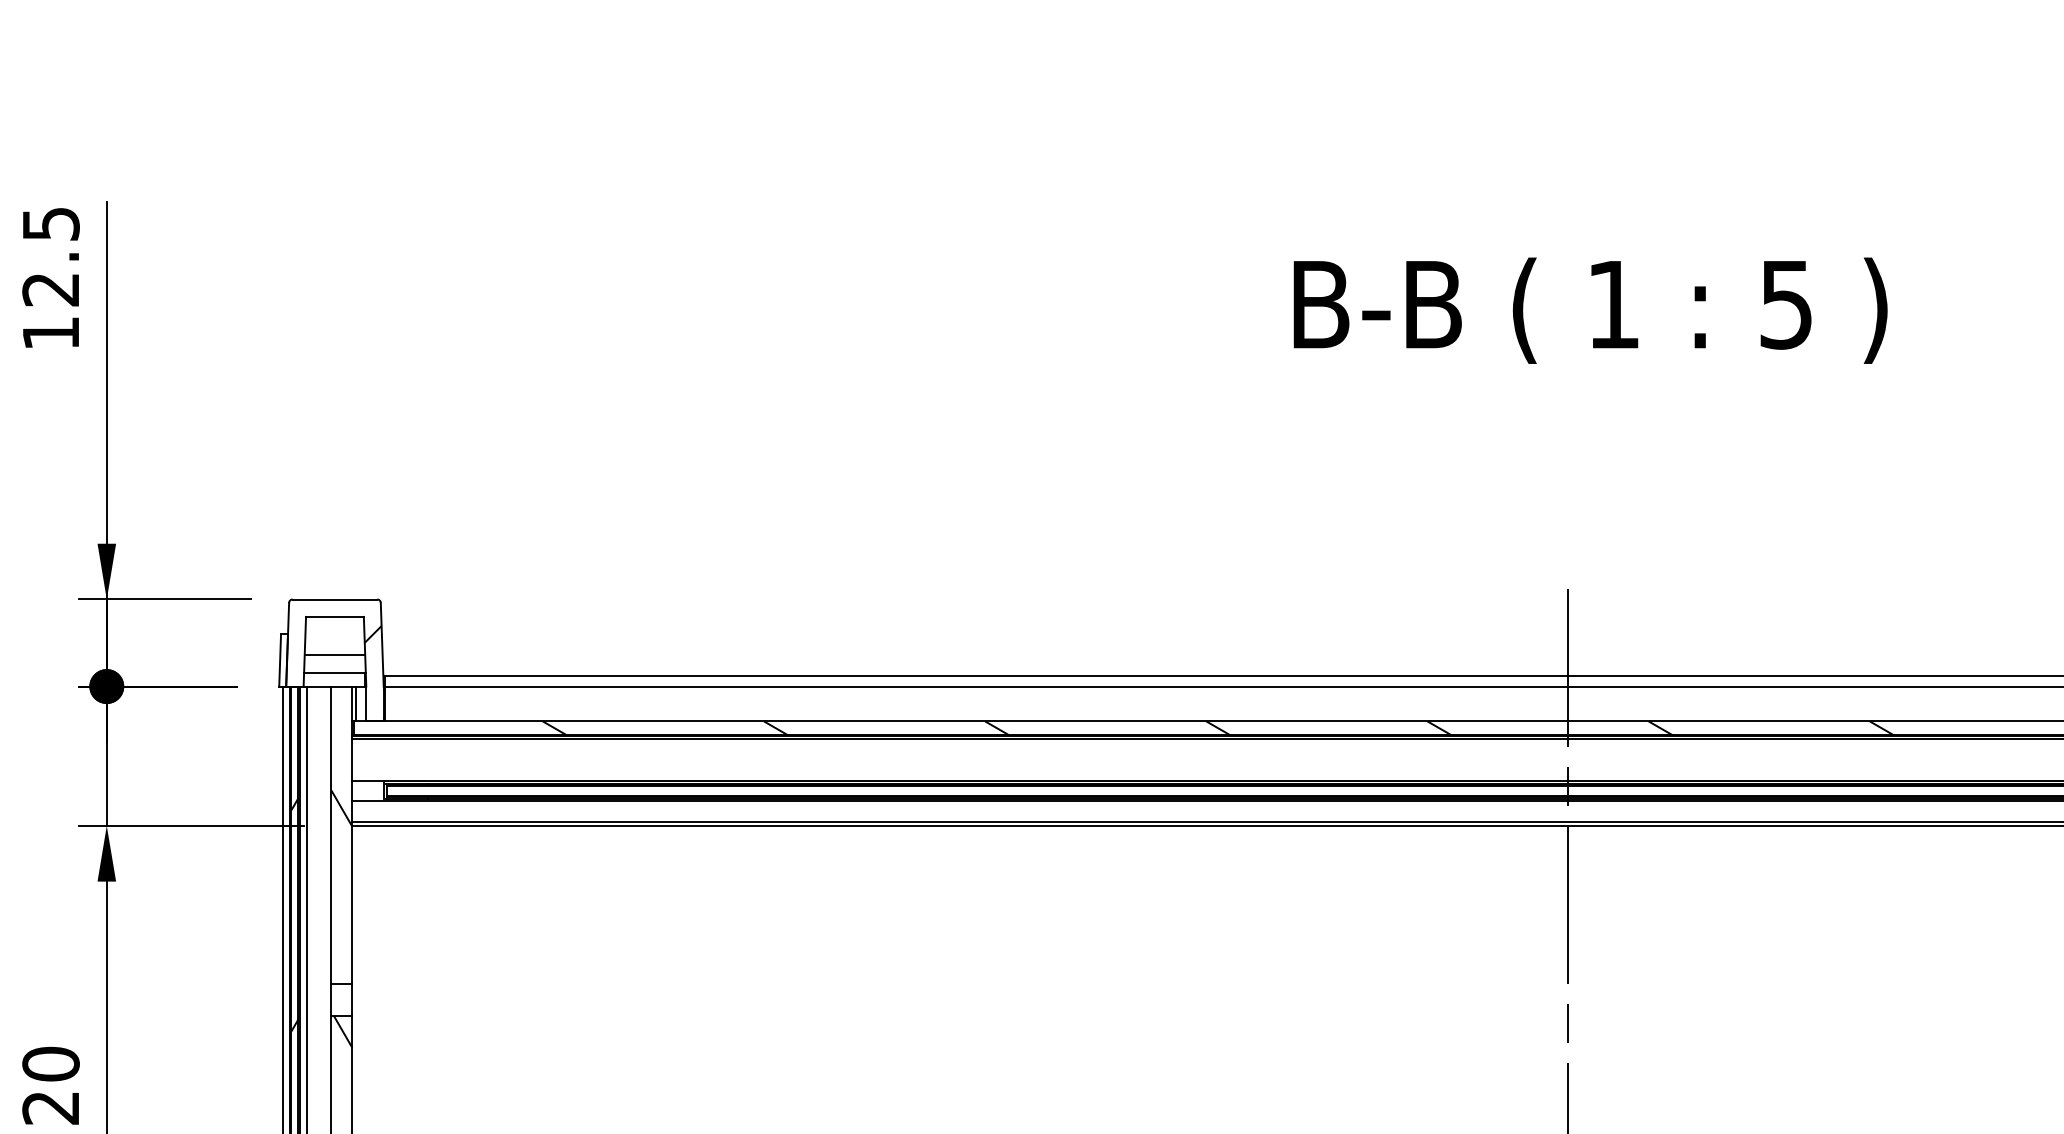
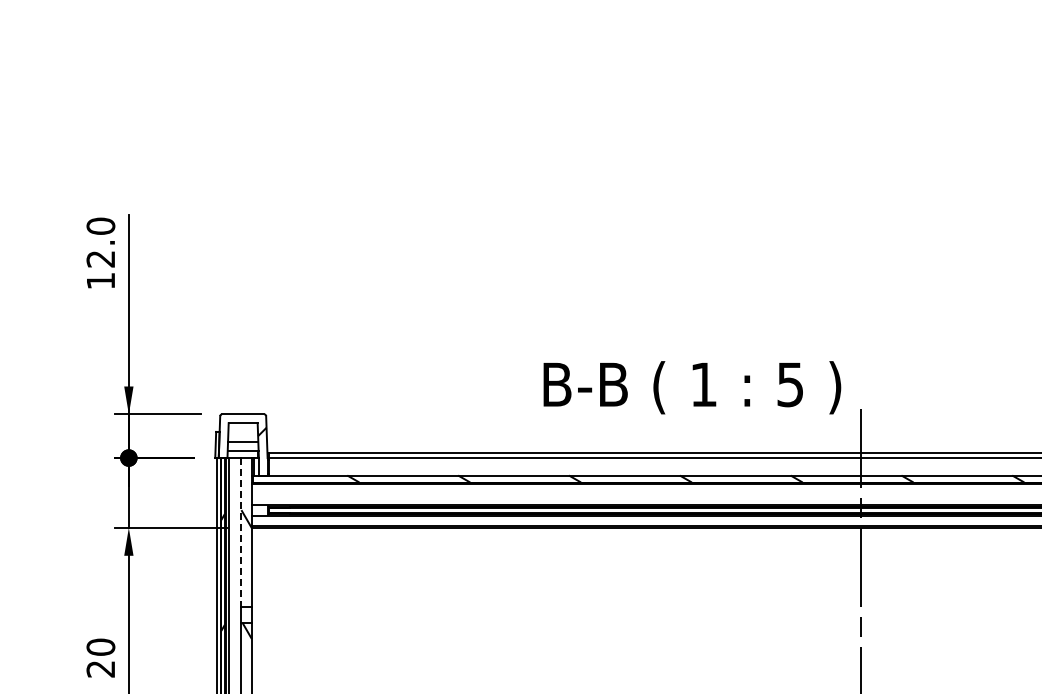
text: (50, 222) -> (100, 225), 12.5 -> 12.0
text: (1590, 310) -> (692, 387), moved
line: (331, 835) -> (241, 532), solid -> dashed

